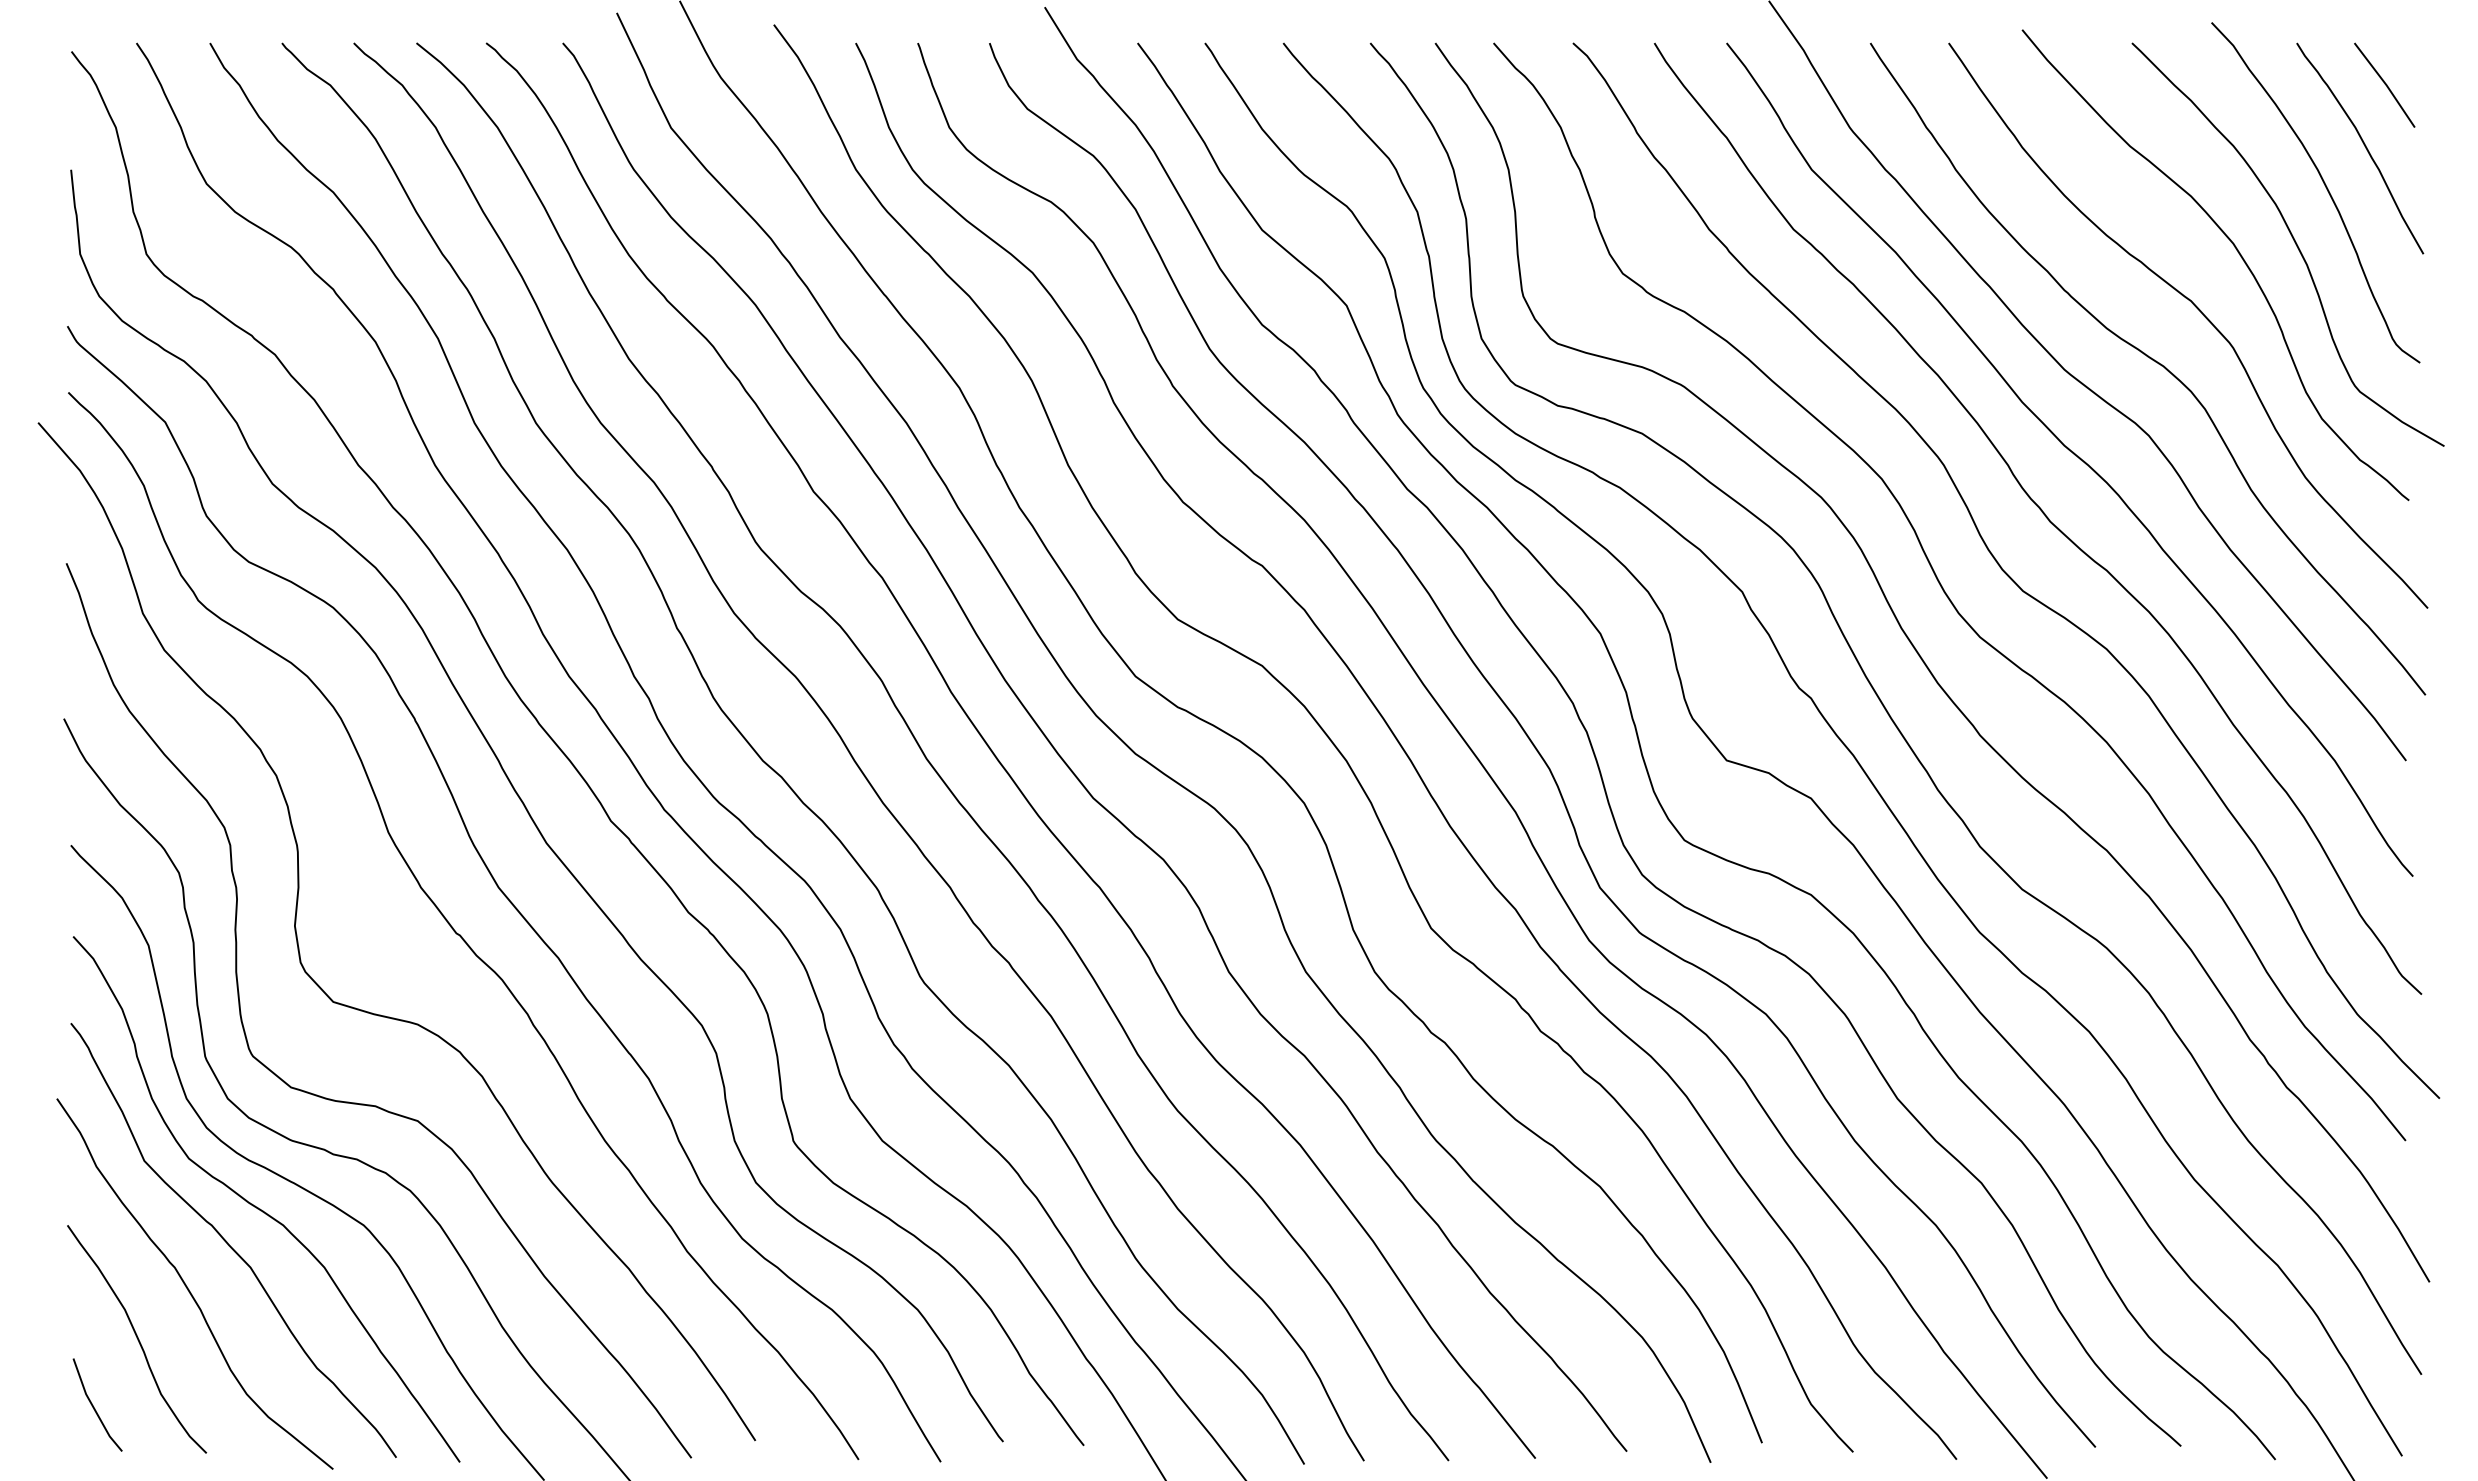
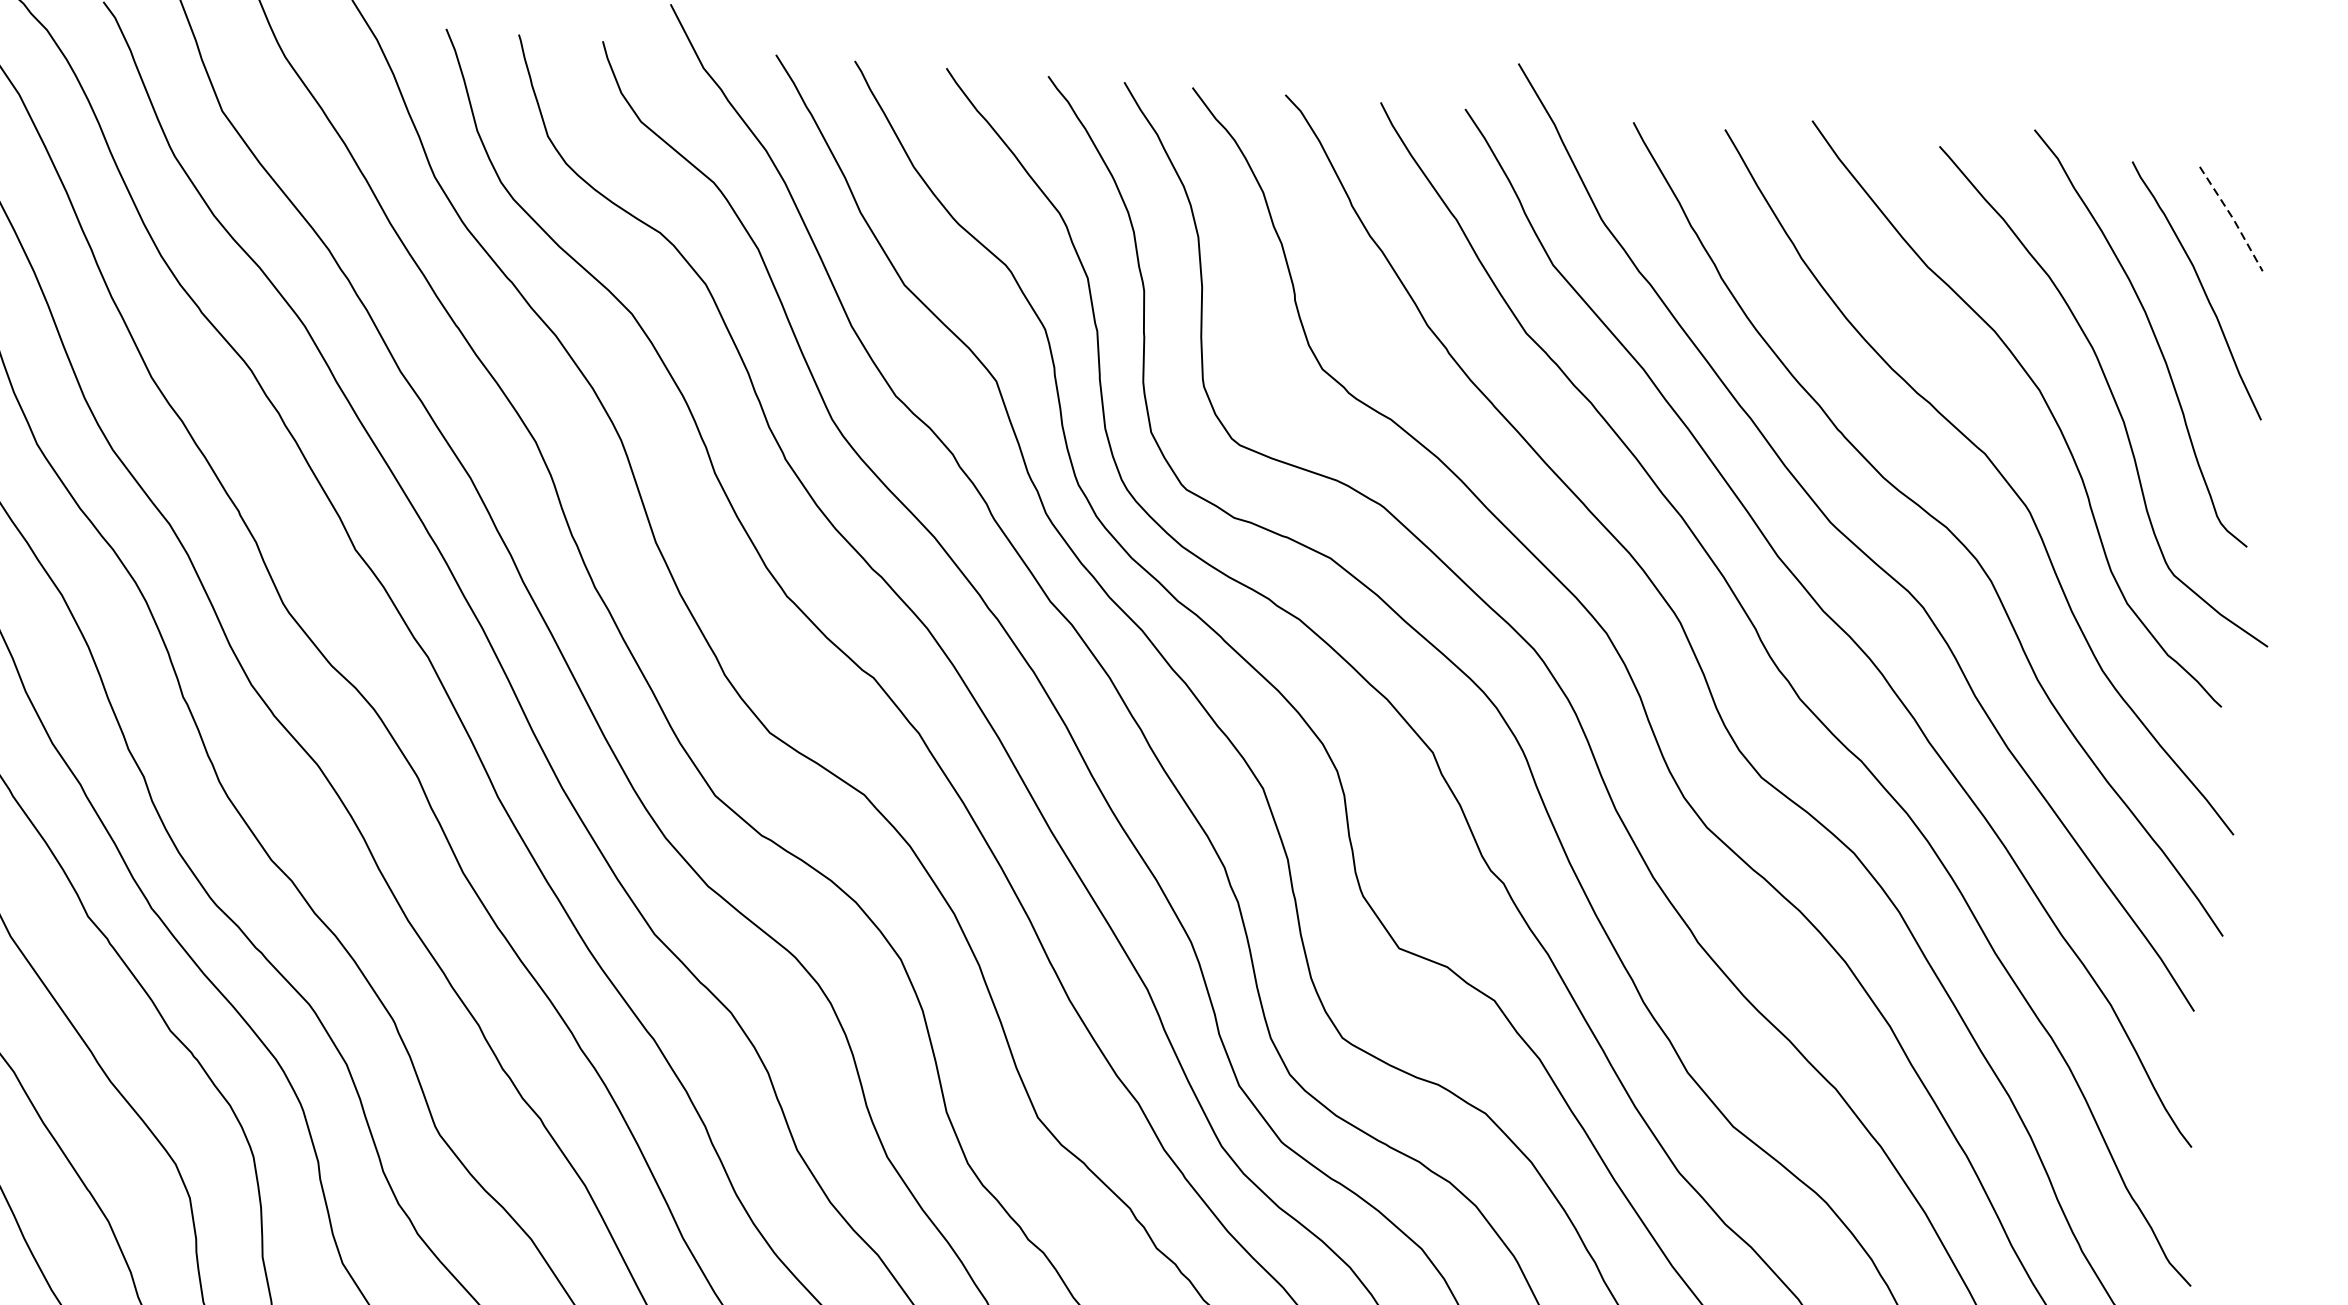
line: (2386, 84) -> (2233, 218), solid -> dashed

